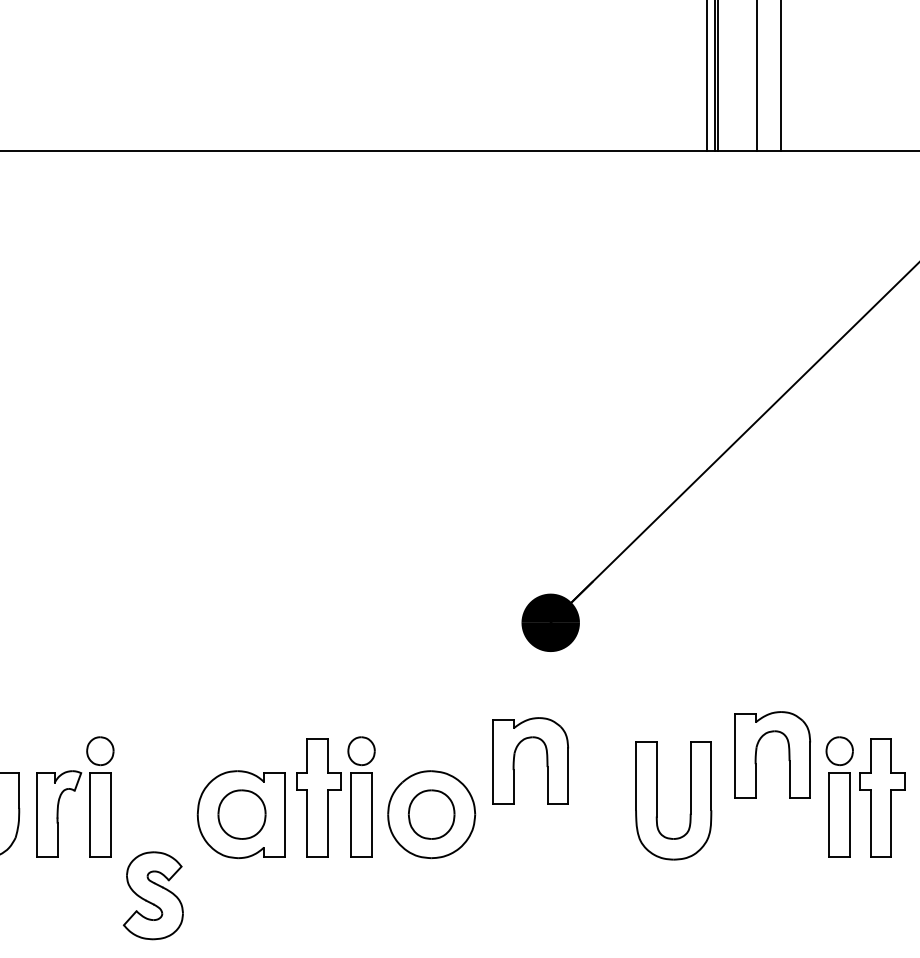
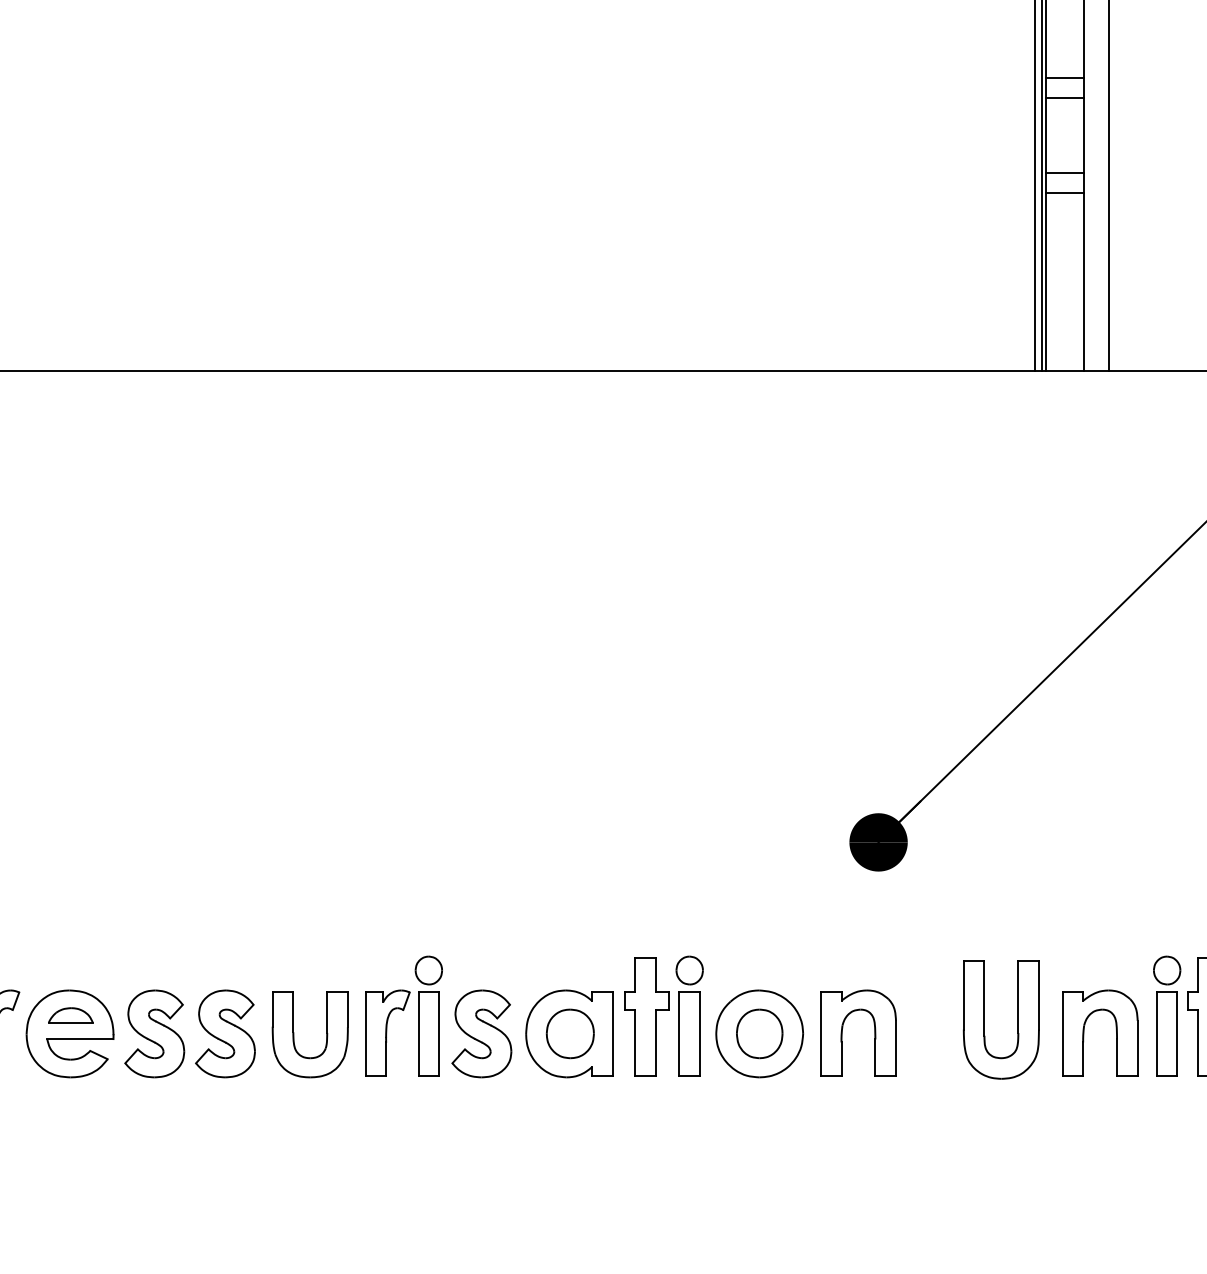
part: (788, 750) -> (1115, 1028), moved
part: (515, 755) -> (843, 1027), moved
part: (153, 895) -> (481, 1033), moved

